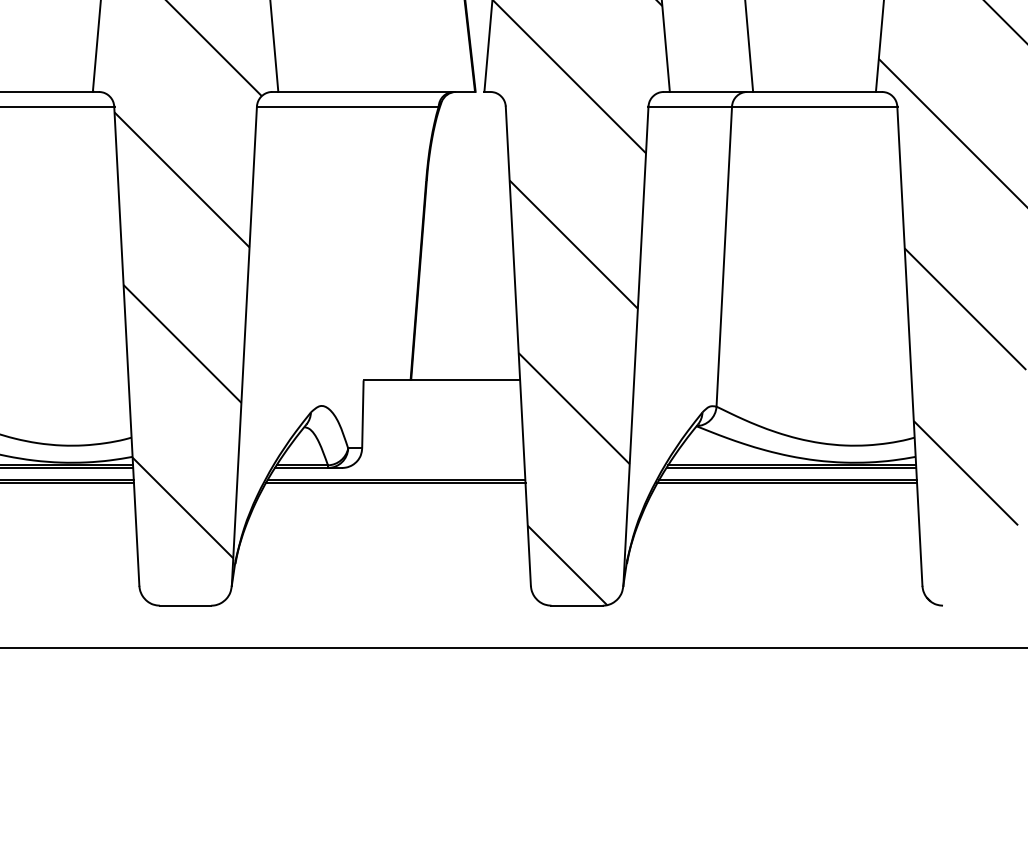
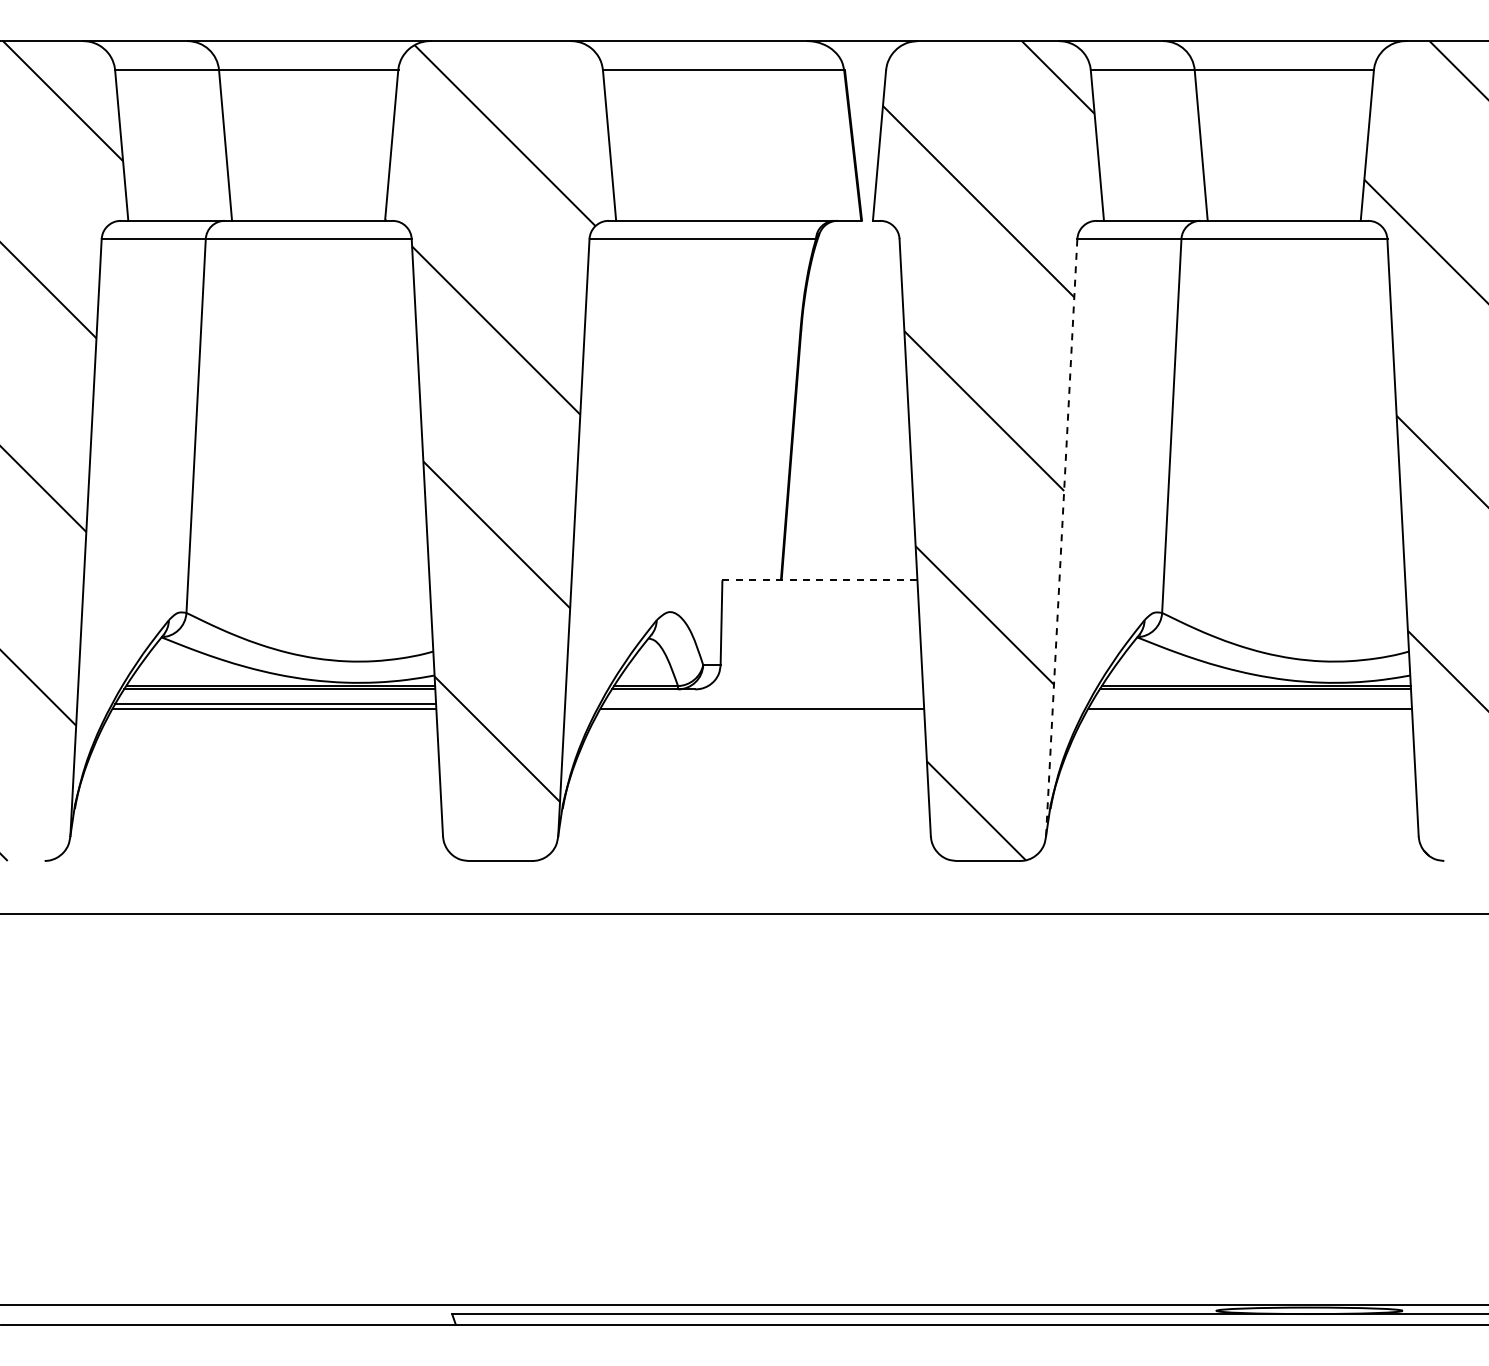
line: (635, 346) -> (1061, 537), solid -> dashed
line: (441, 380) -> (819, 580), solid -> dashed
line: (395, 480) -> (762, 704), removed
line: (787, 480) -> (1250, 704), removed

